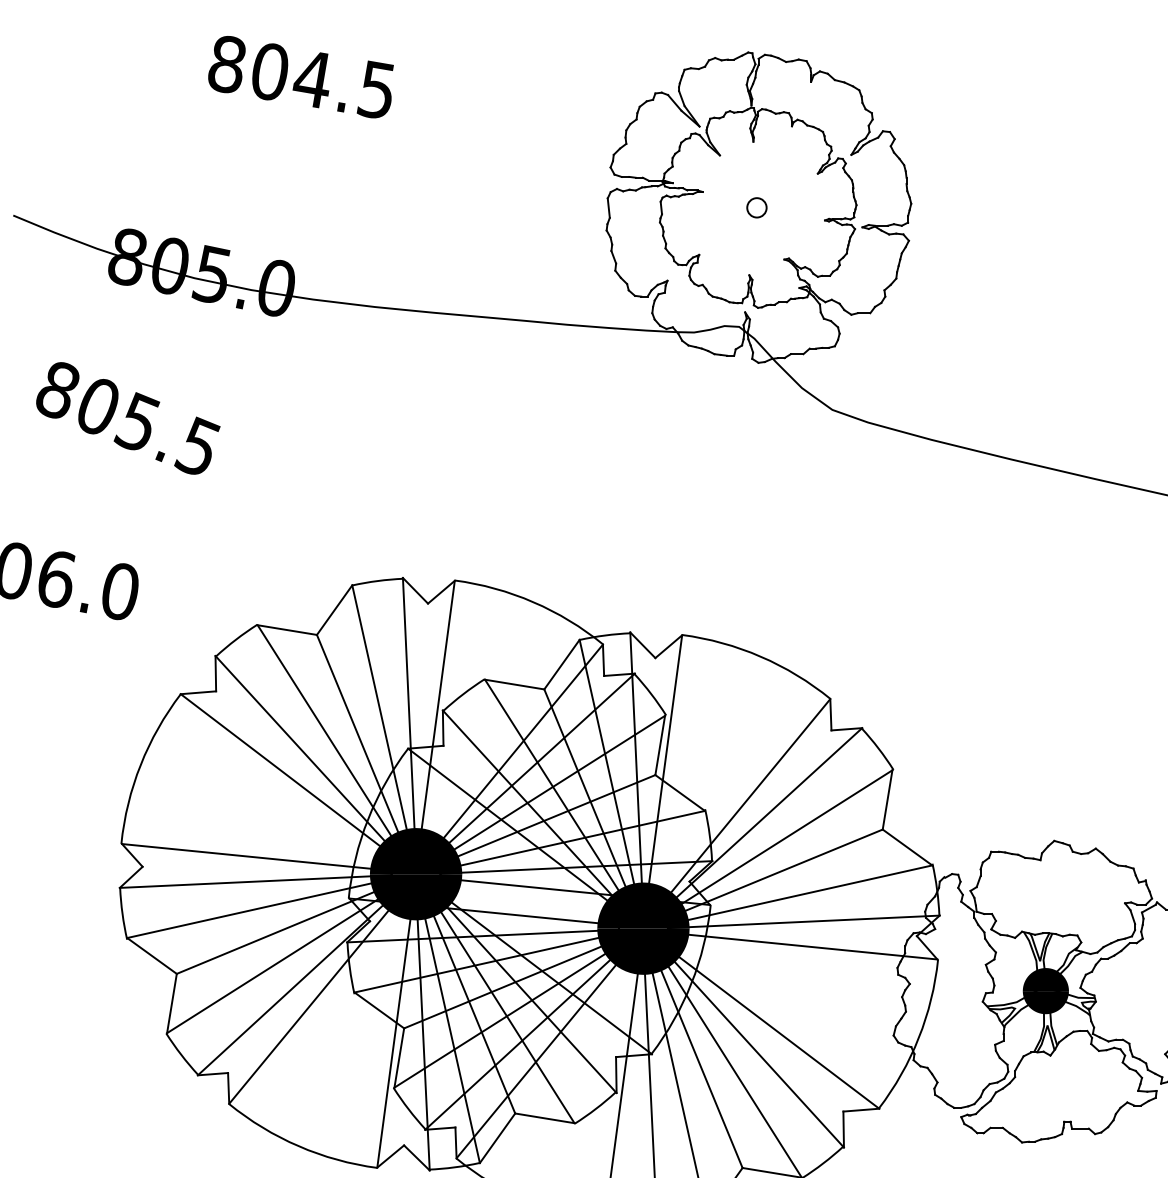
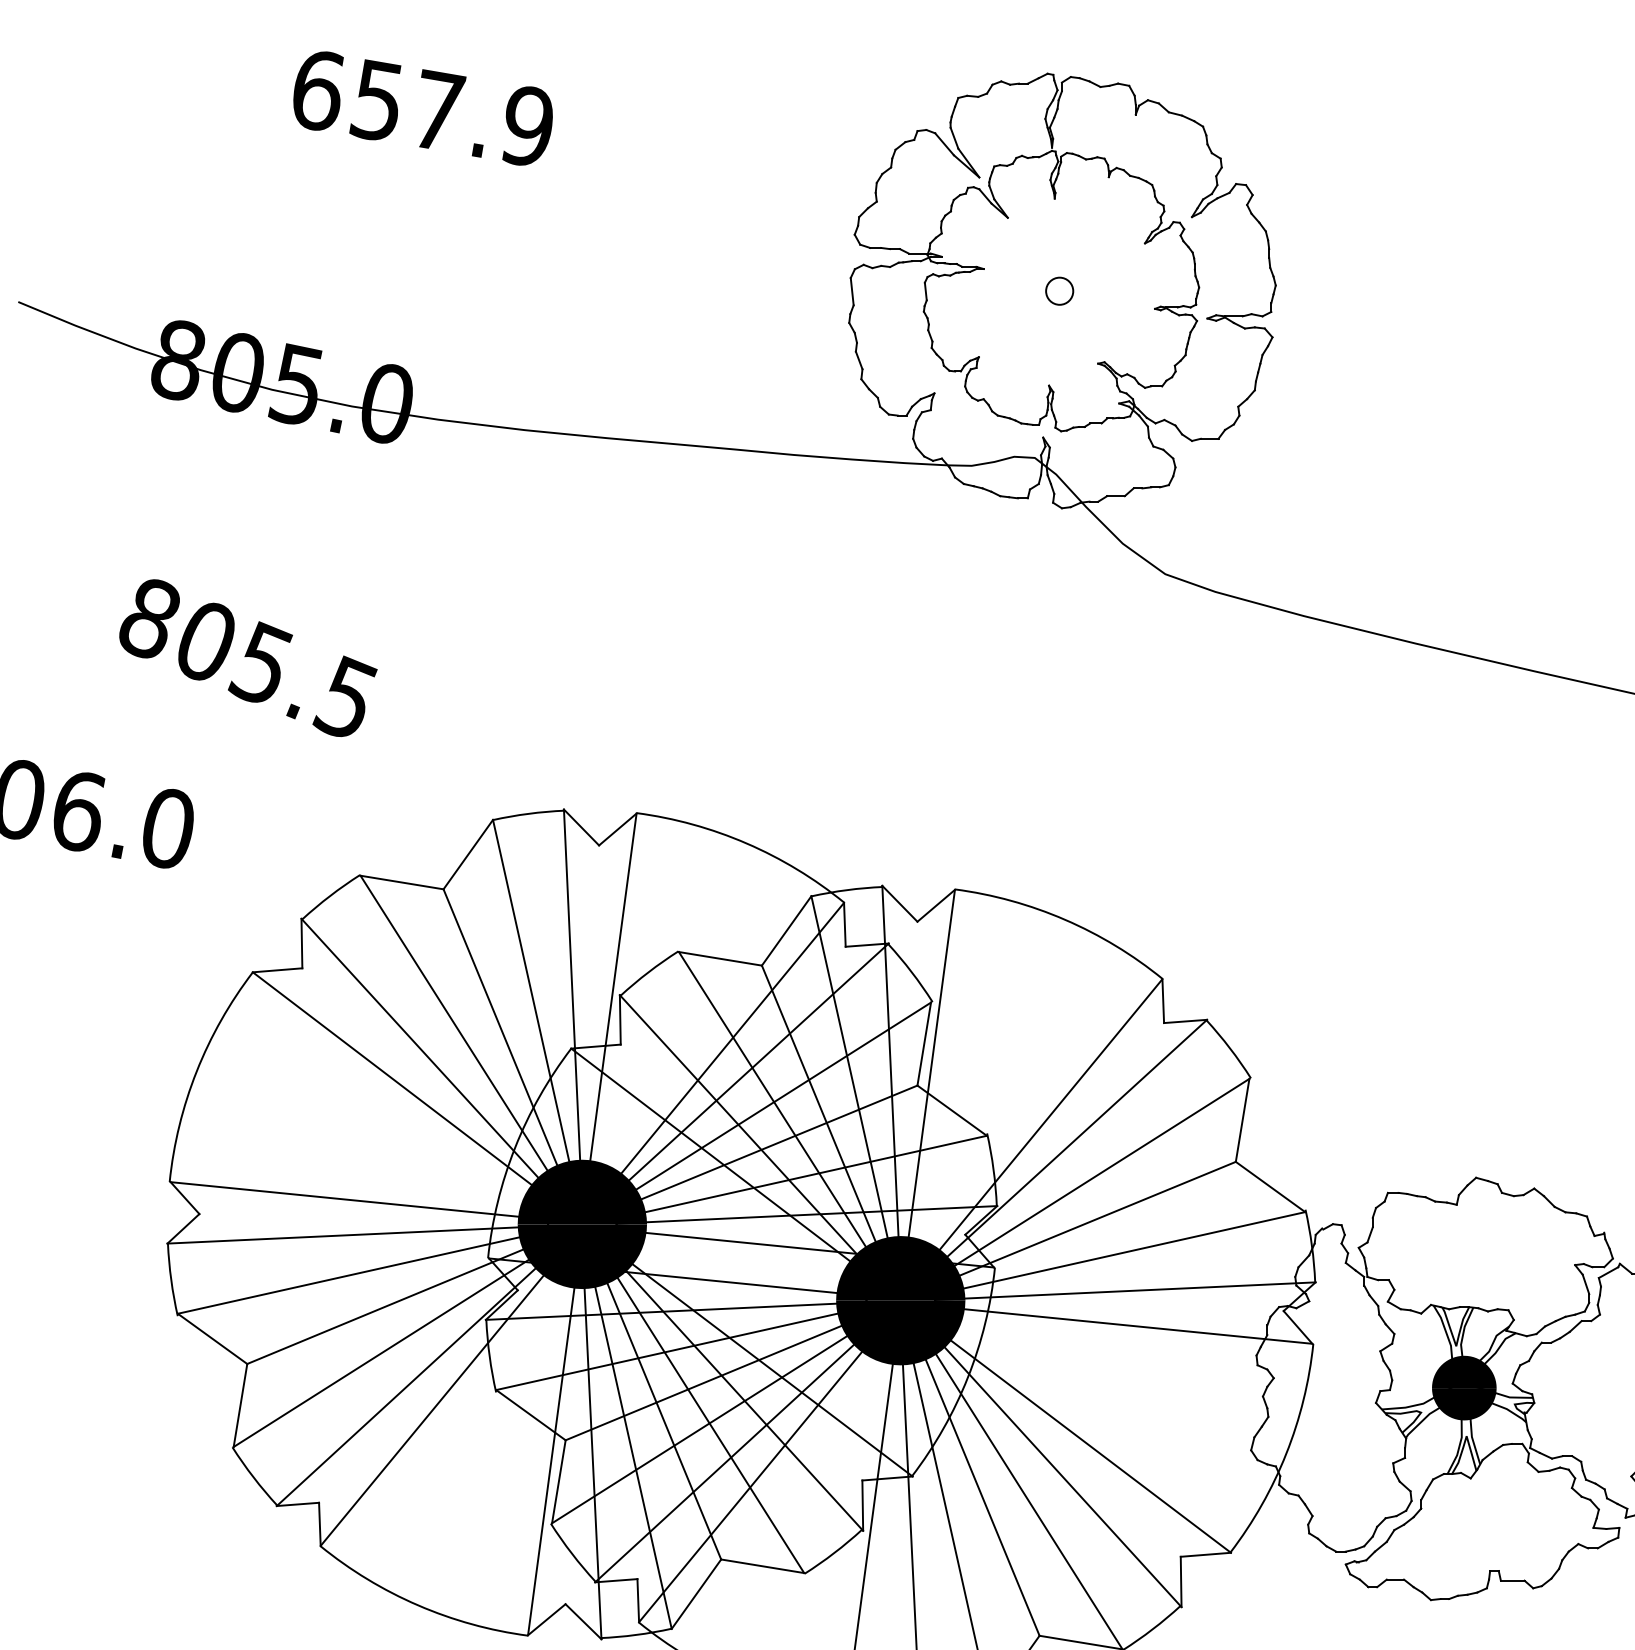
text: (301, 76) -> (421, 107), 804.5 -> 657.9
text: (128, 417) -> (248, 657), moved

